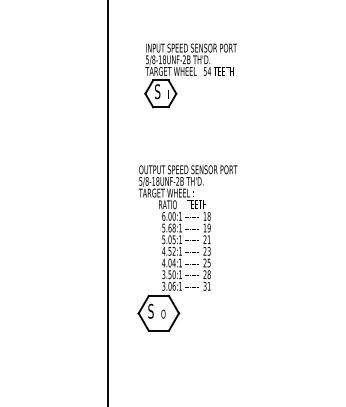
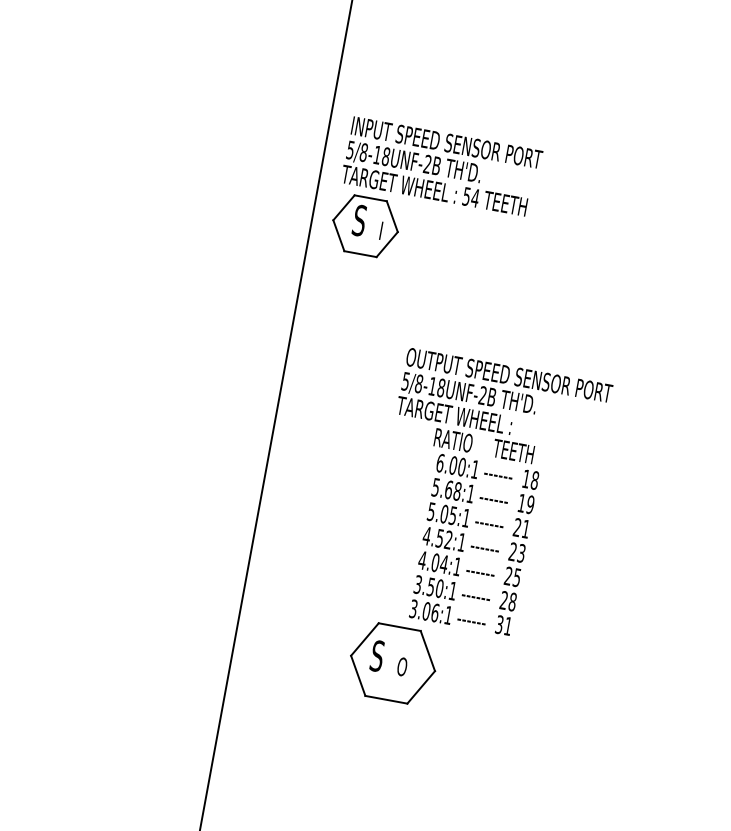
part: (190, 75) -> (434, 199), moved
part: (187, 248) -> (477, 539), moved

